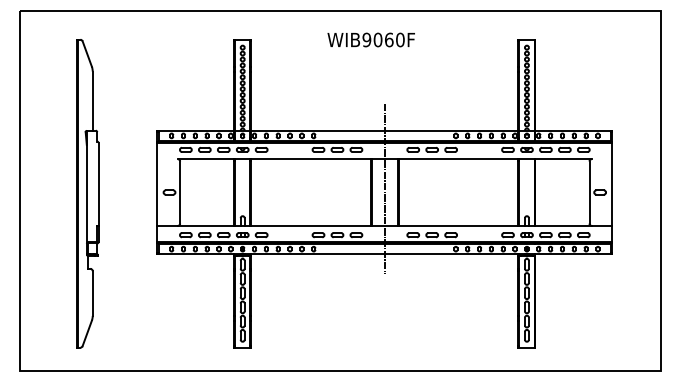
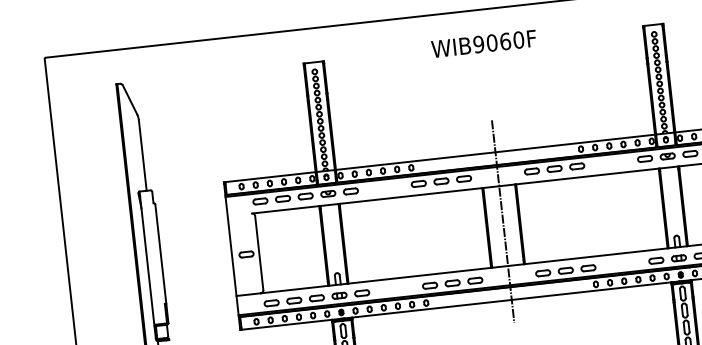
text: (370, 39) -> (483, 43), moved

